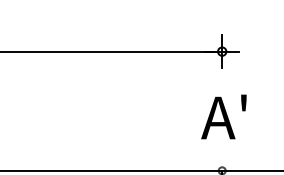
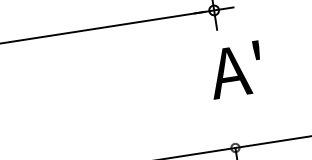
text: (223, 116) -> (235, 69), moved

